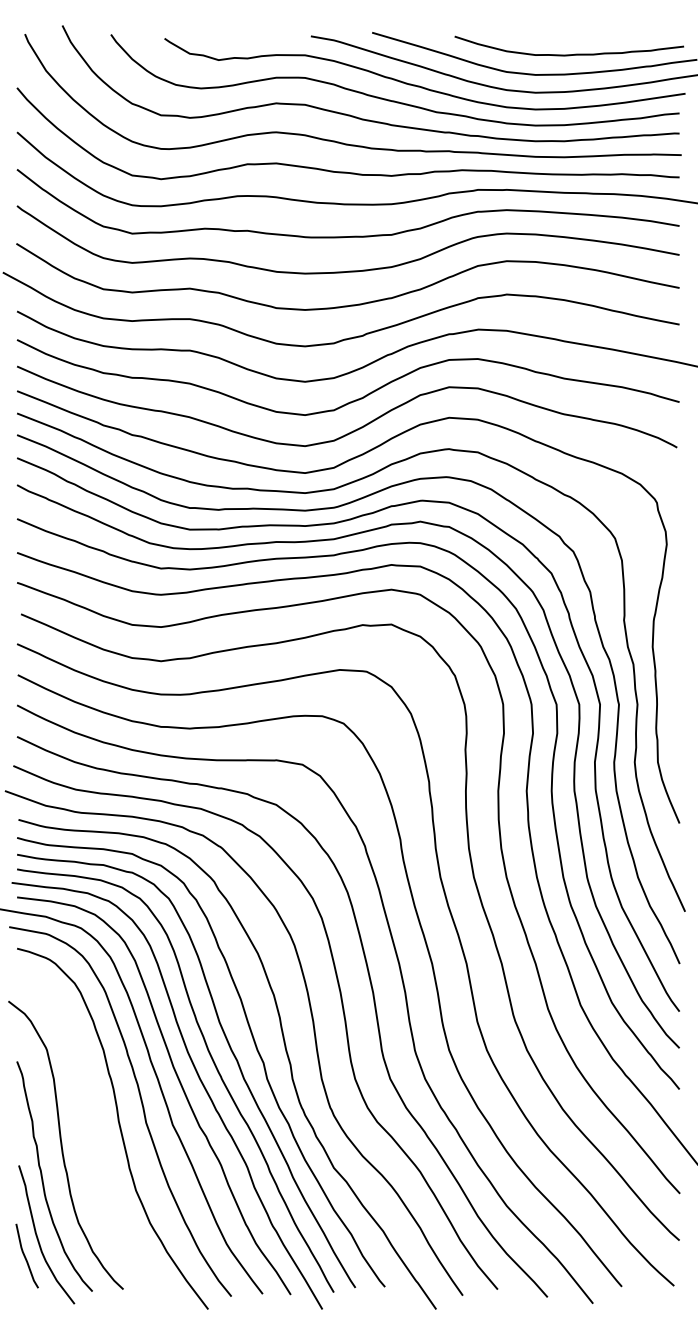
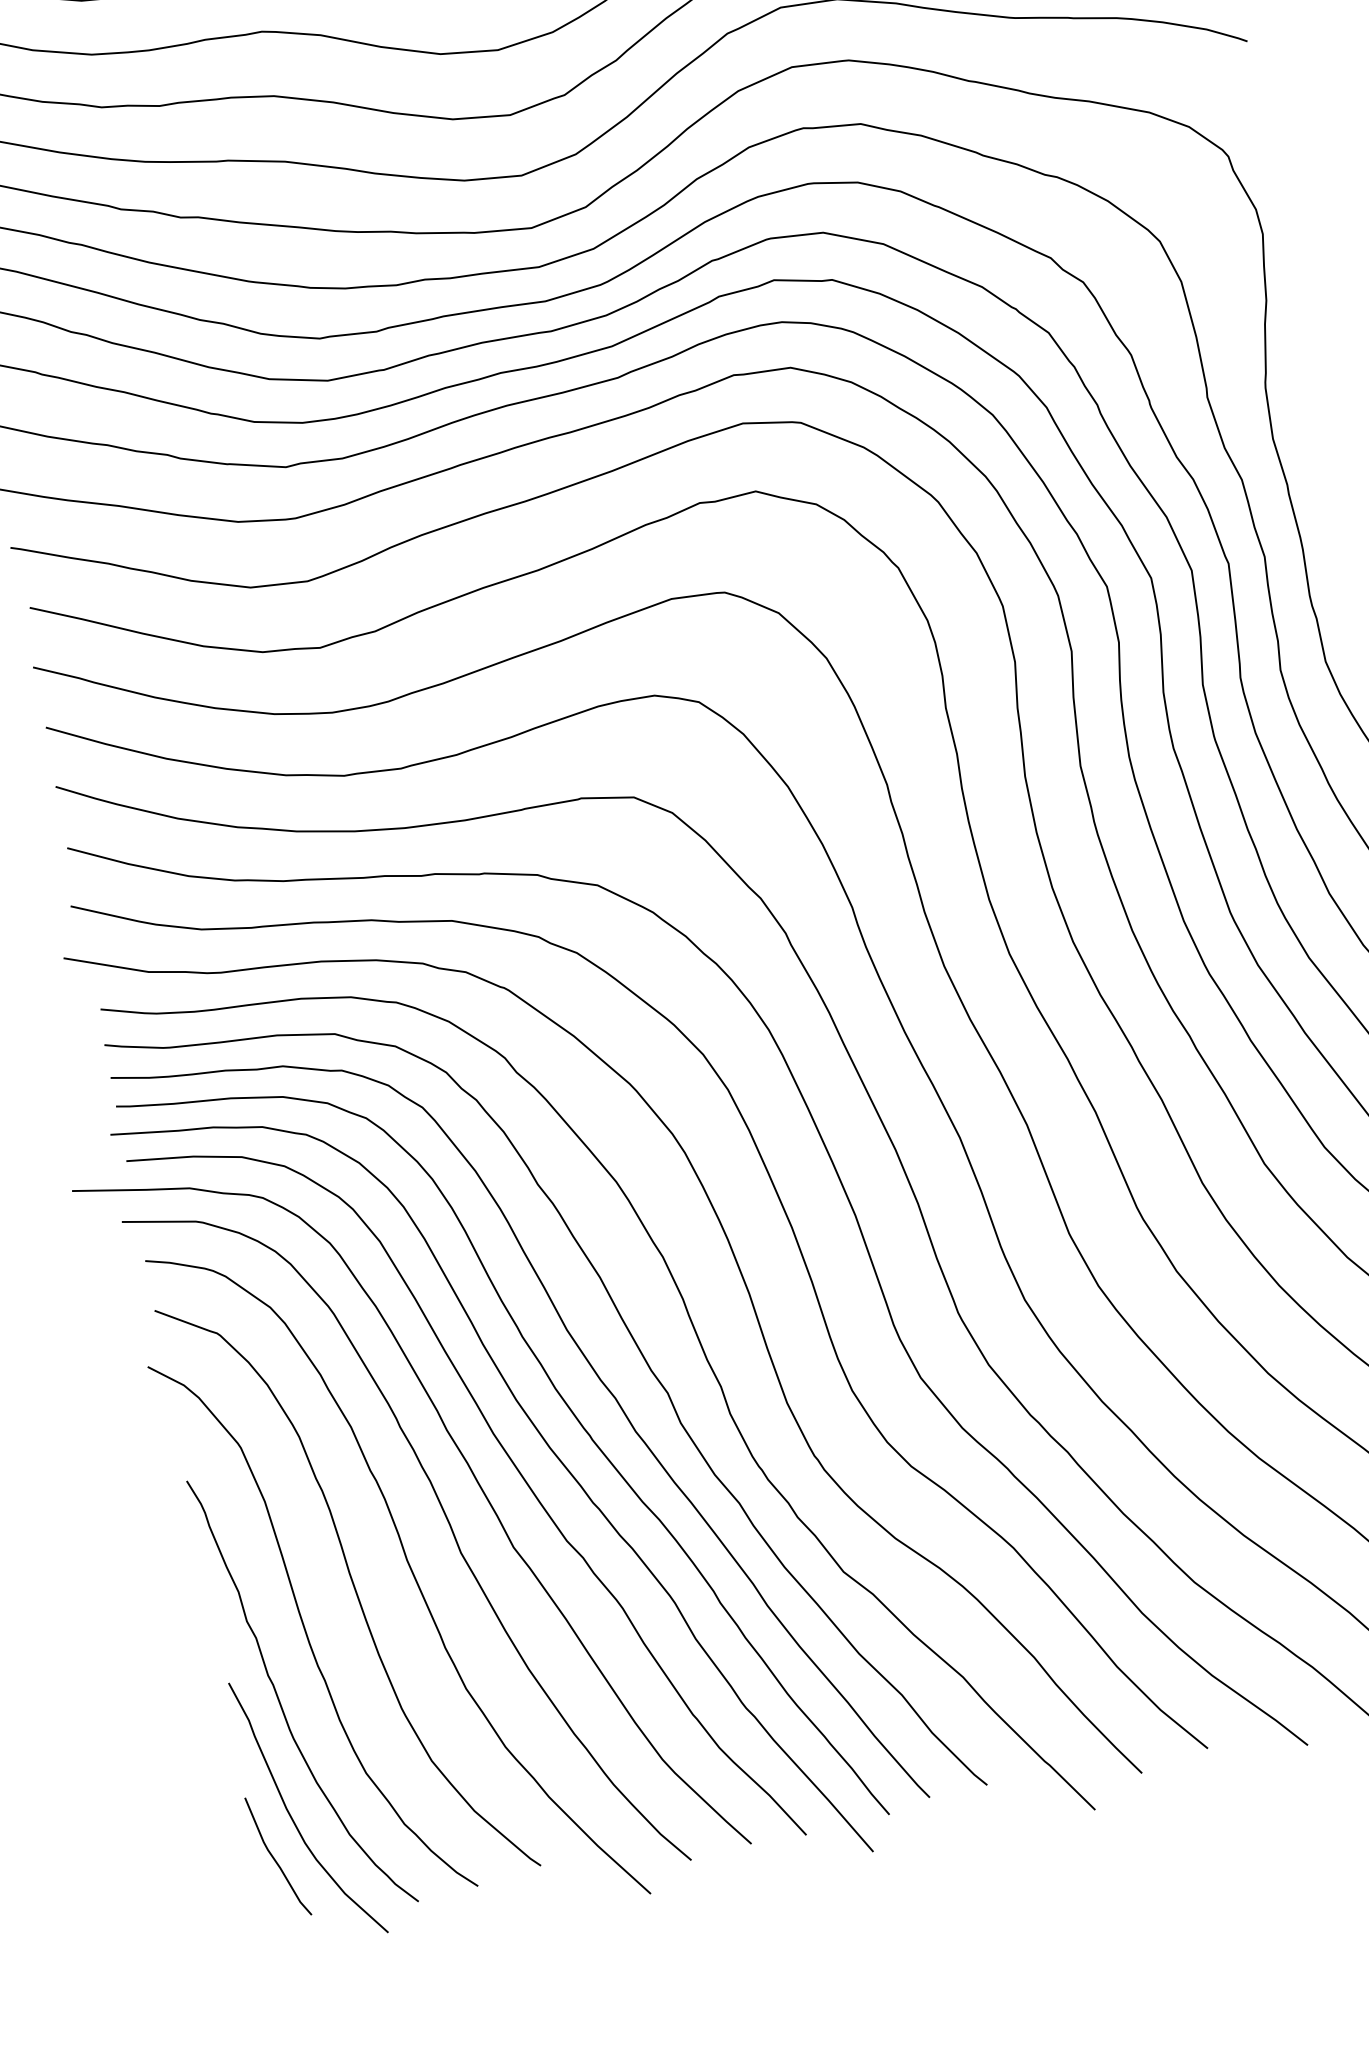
curve: (89, 1129) -> (352, 1586), added

